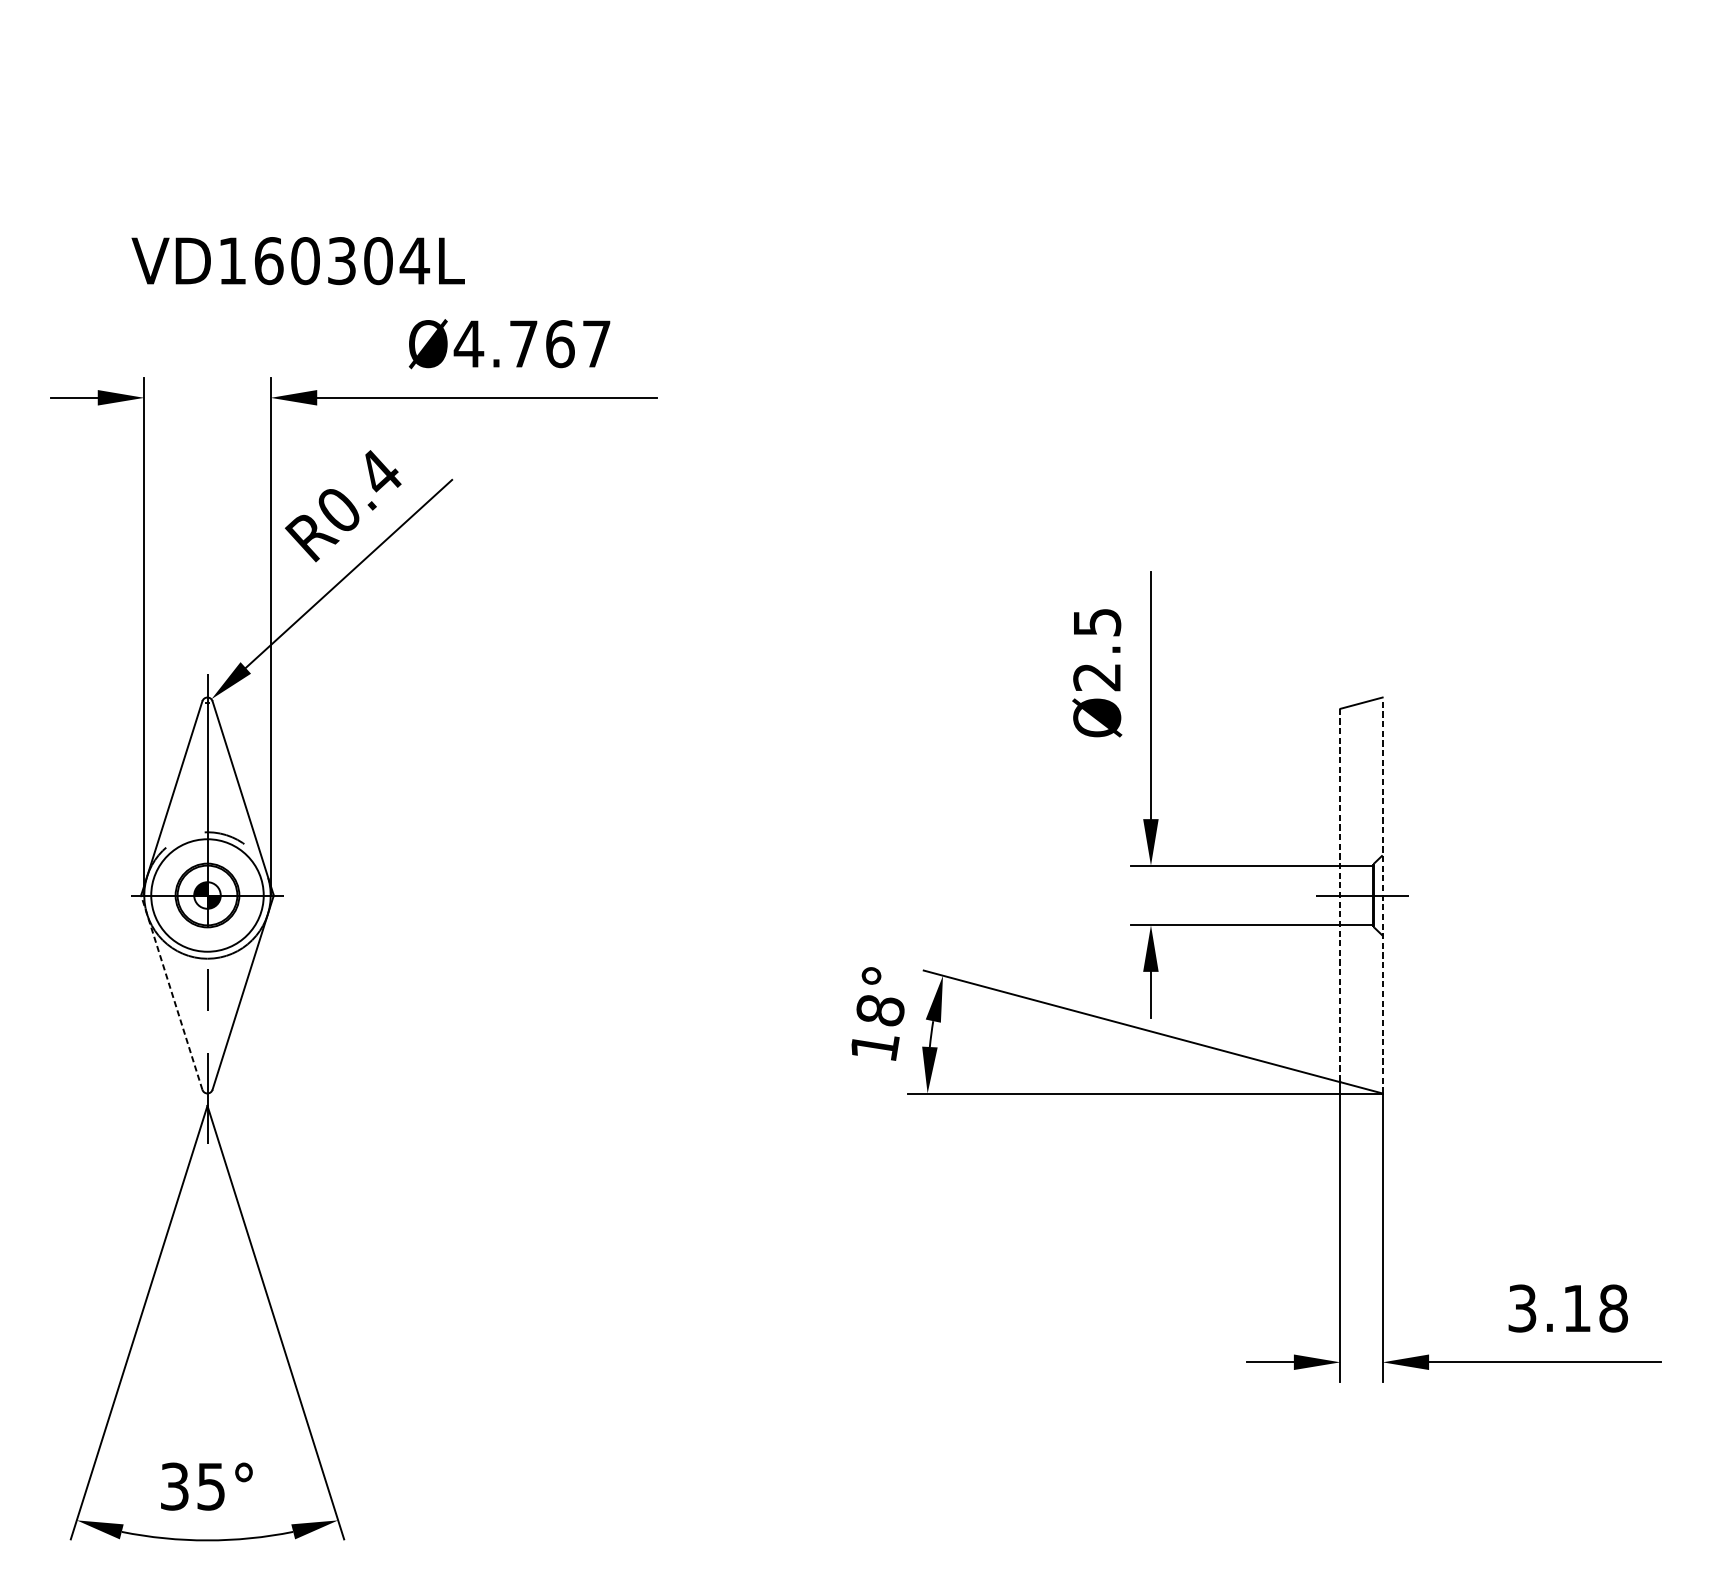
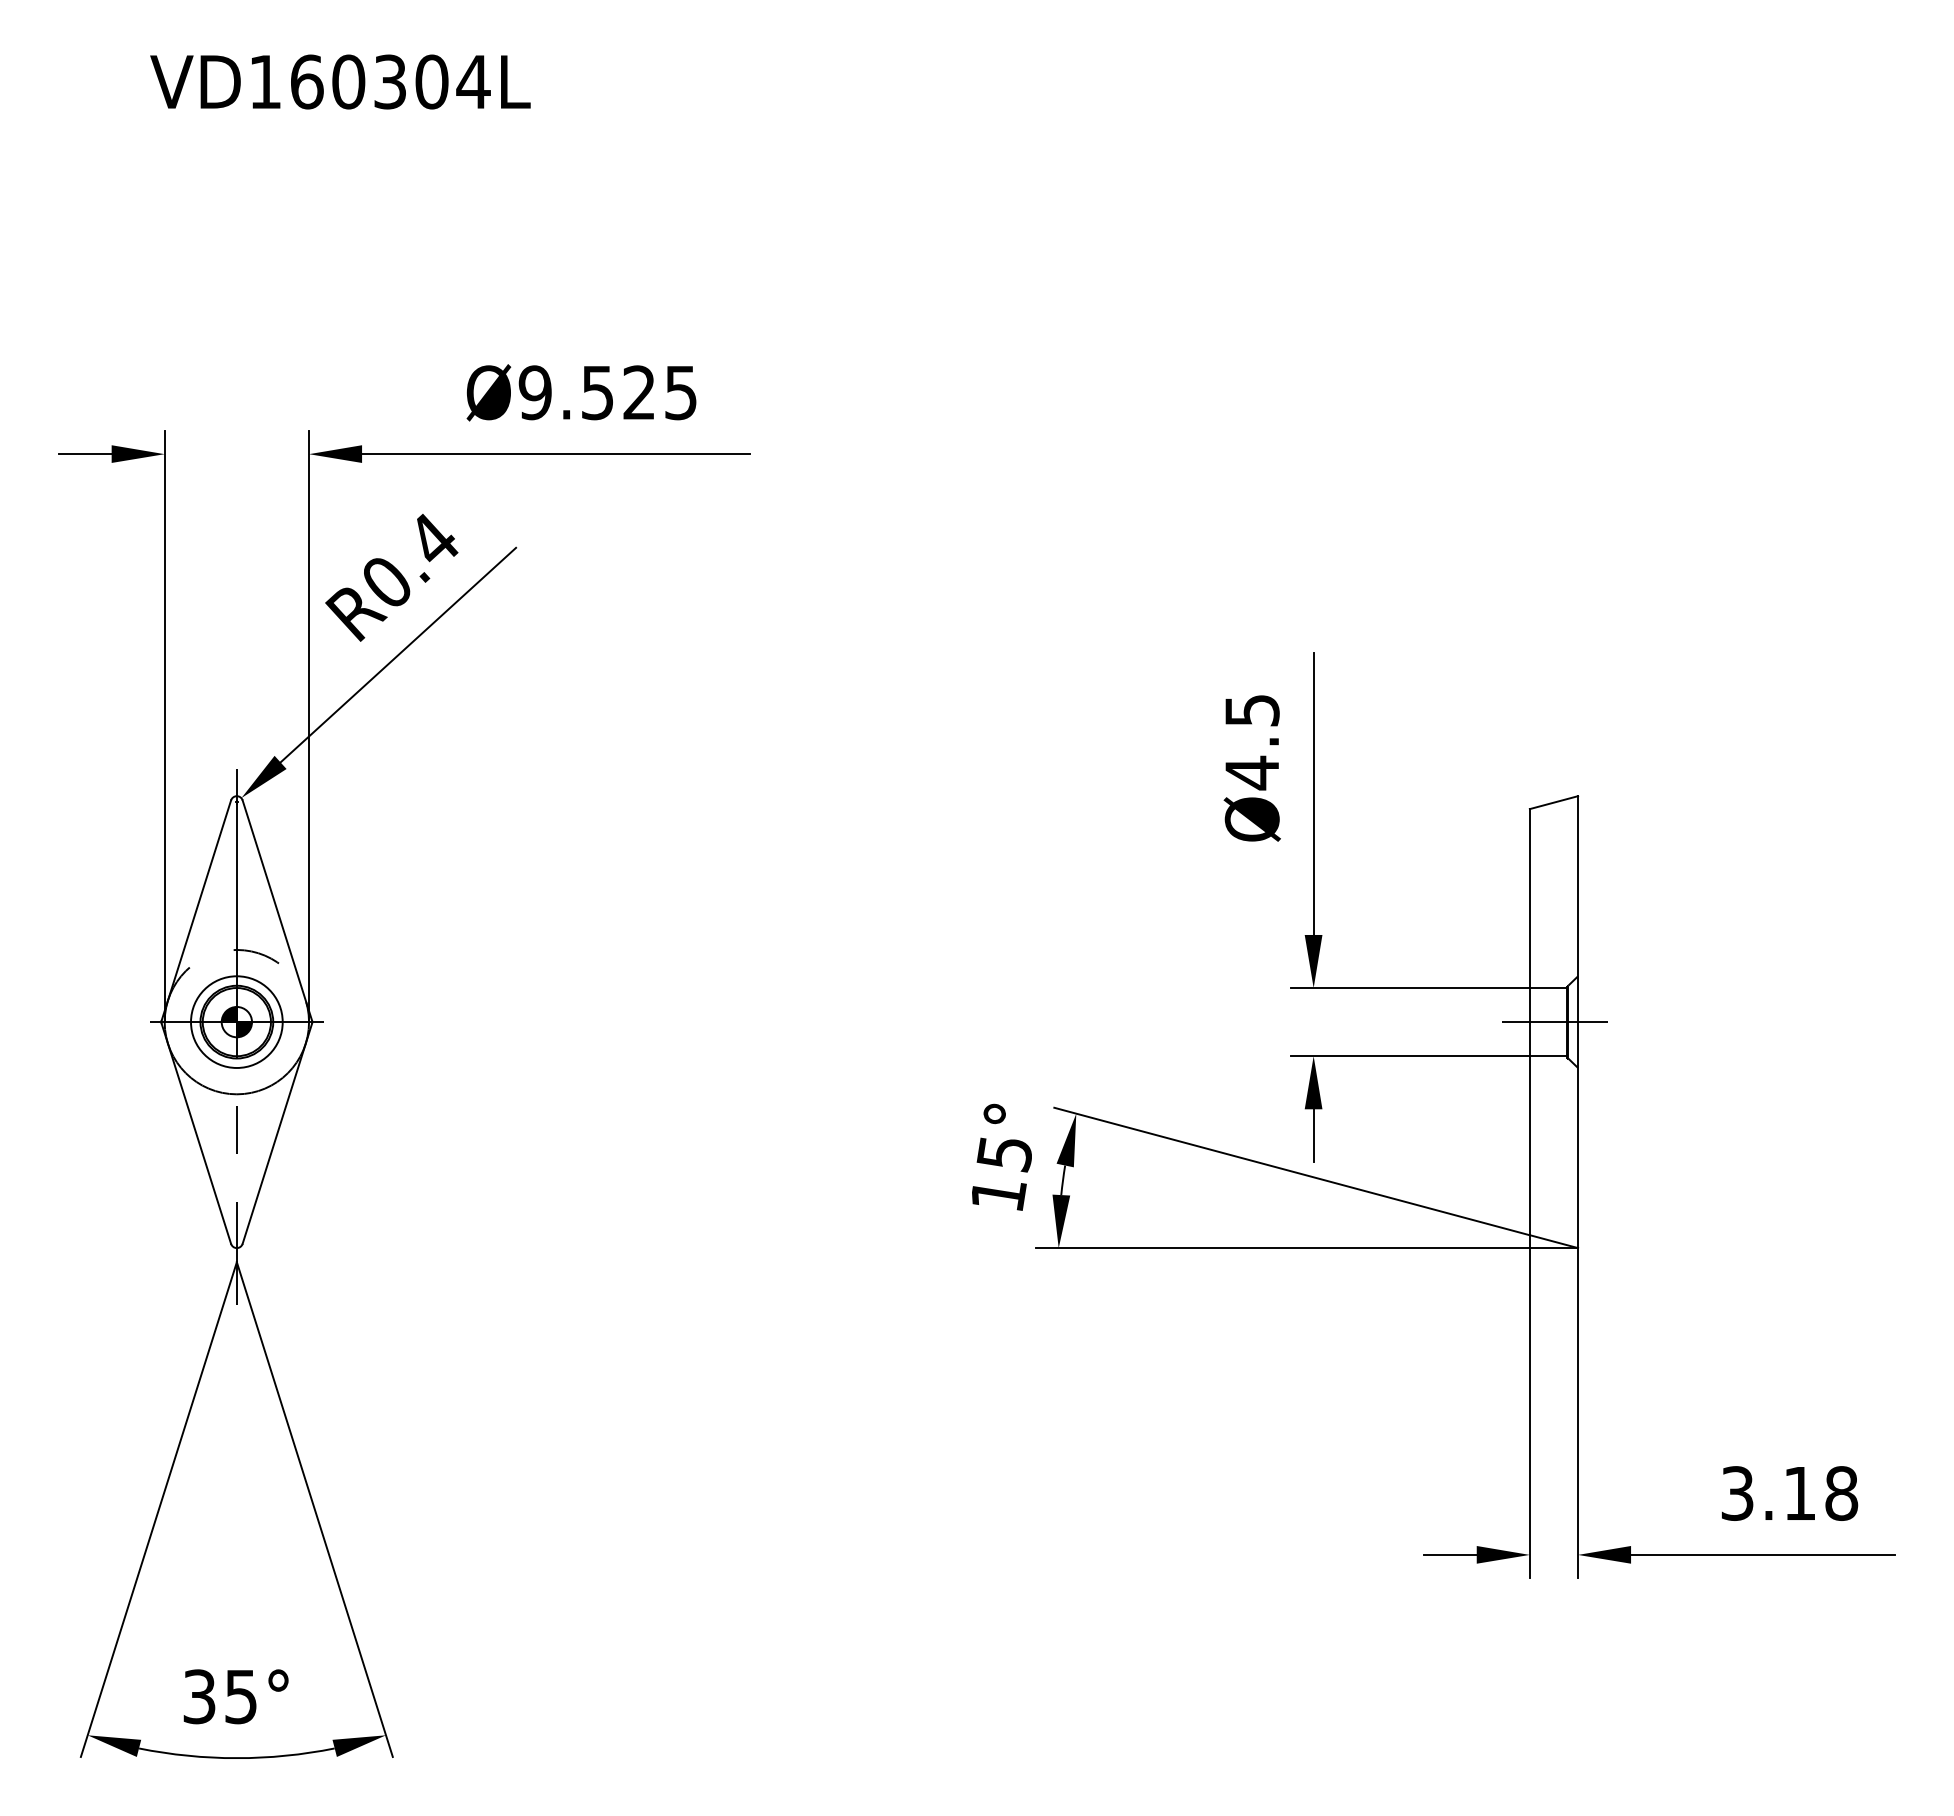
text: (298, 260) -> (340, 81), moved
text: (531, 343) -> (606, 392), Ø4.767 -> Ø9.525
text: (1096, 676) -> (1251, 772), Ø2.5 -> Ø4.5
circle: (207, 894) -> (236, 1021), size x0.71
line: (1340, 895) -> (1529, 1022), dashed -> solid
line: (1383, 895) -> (1578, 1022), dashed -> solid
line: (172, 993) -> (196, 1133), dashed -> solid
text: (880, 1010) -> (1004, 1153), 18° -> 15°

